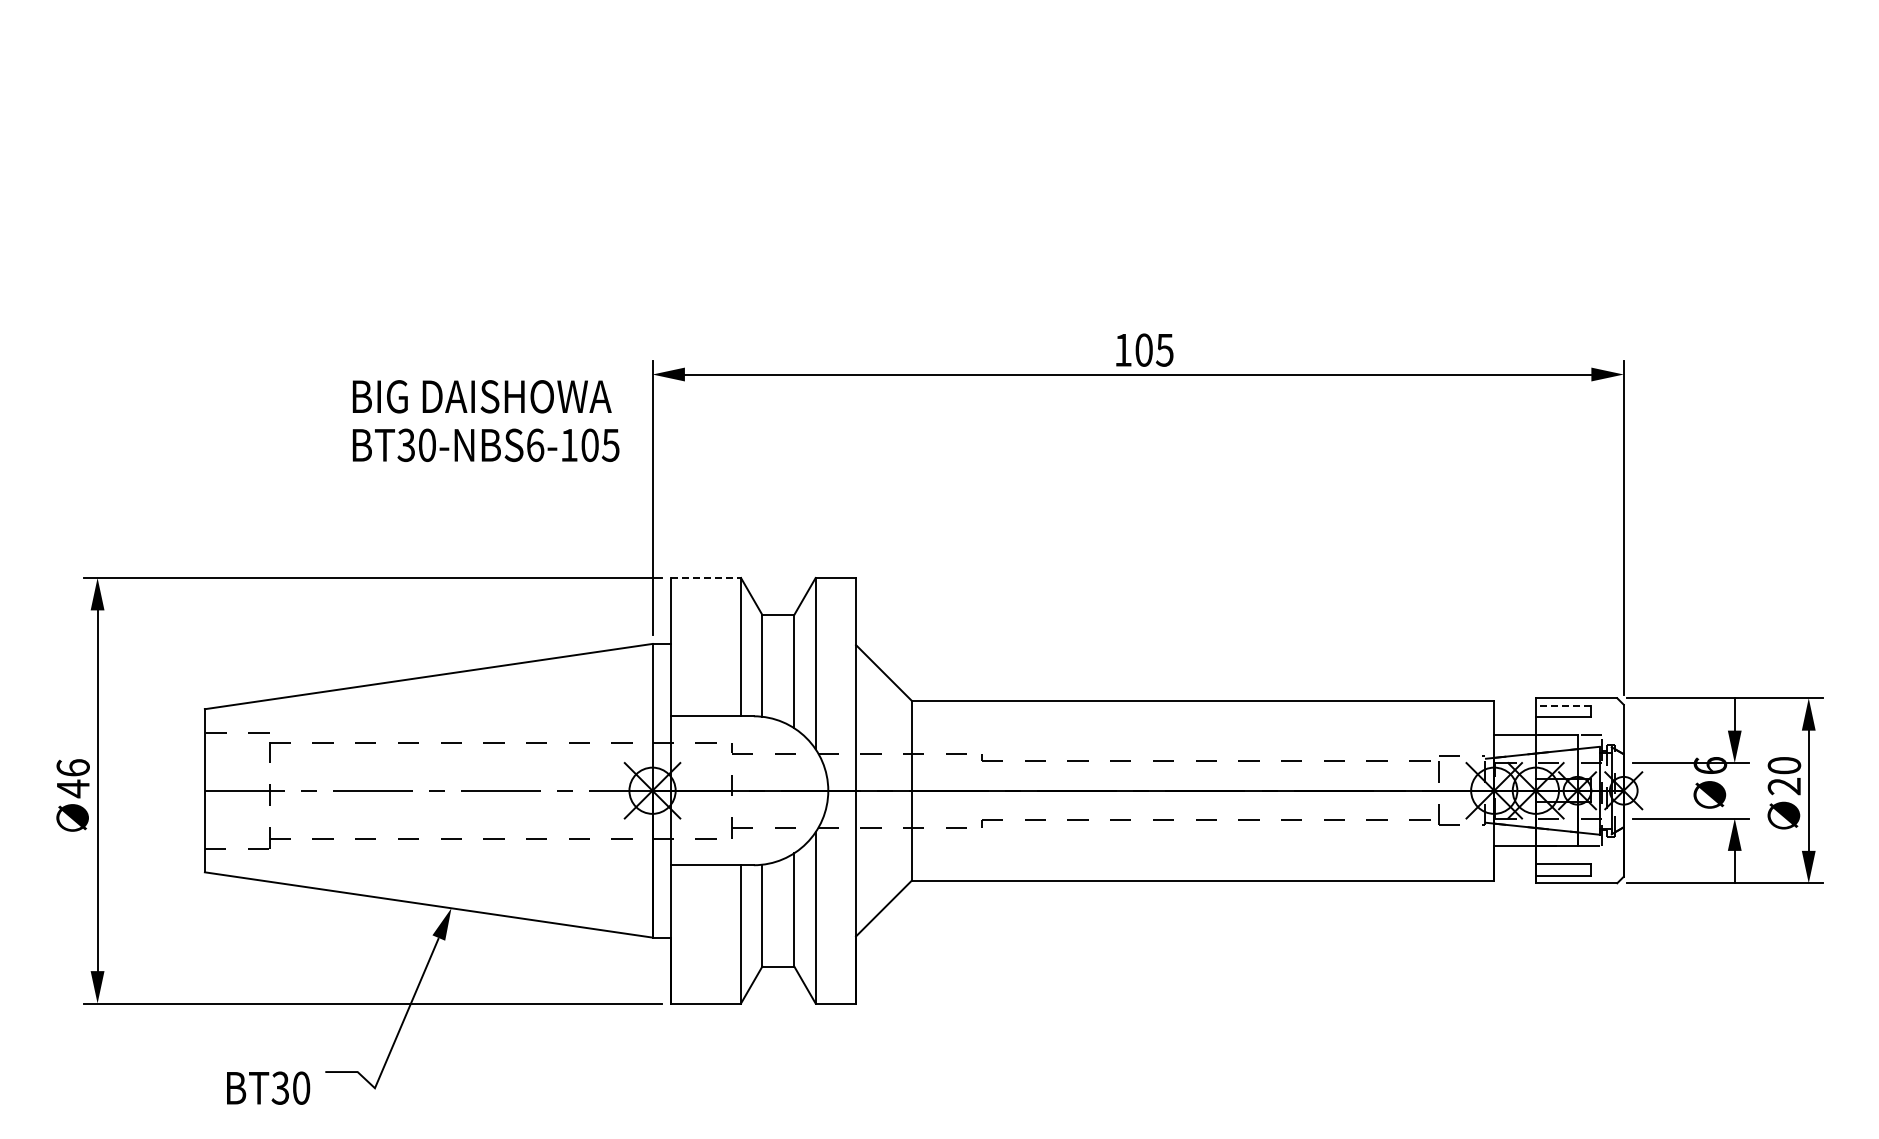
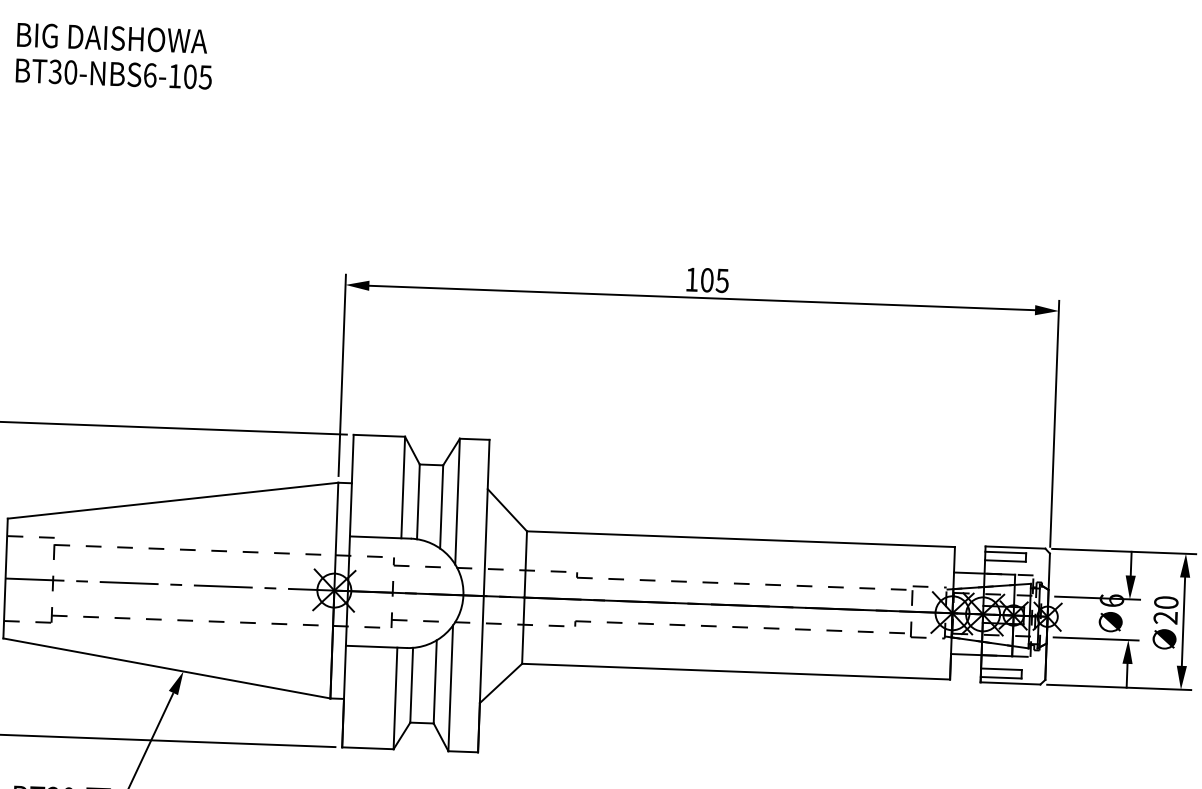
text: (485, 420) -> (114, 55), moved
line: (706, 578) -> (379, 436), dashed -> solid
line: (1563, 705) -> (1005, 552), dashed -> solid

